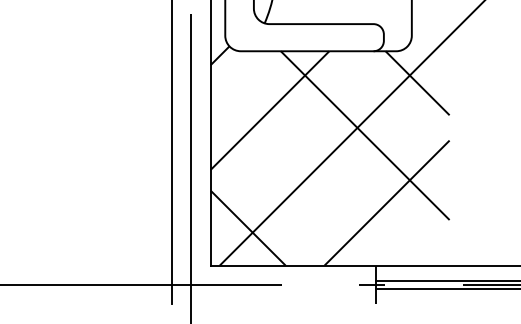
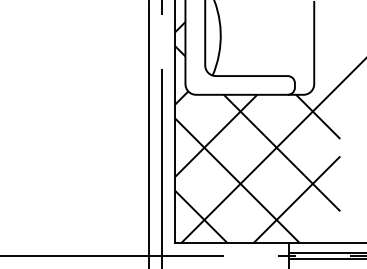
line: (300, 175) -> (237, 180), added

